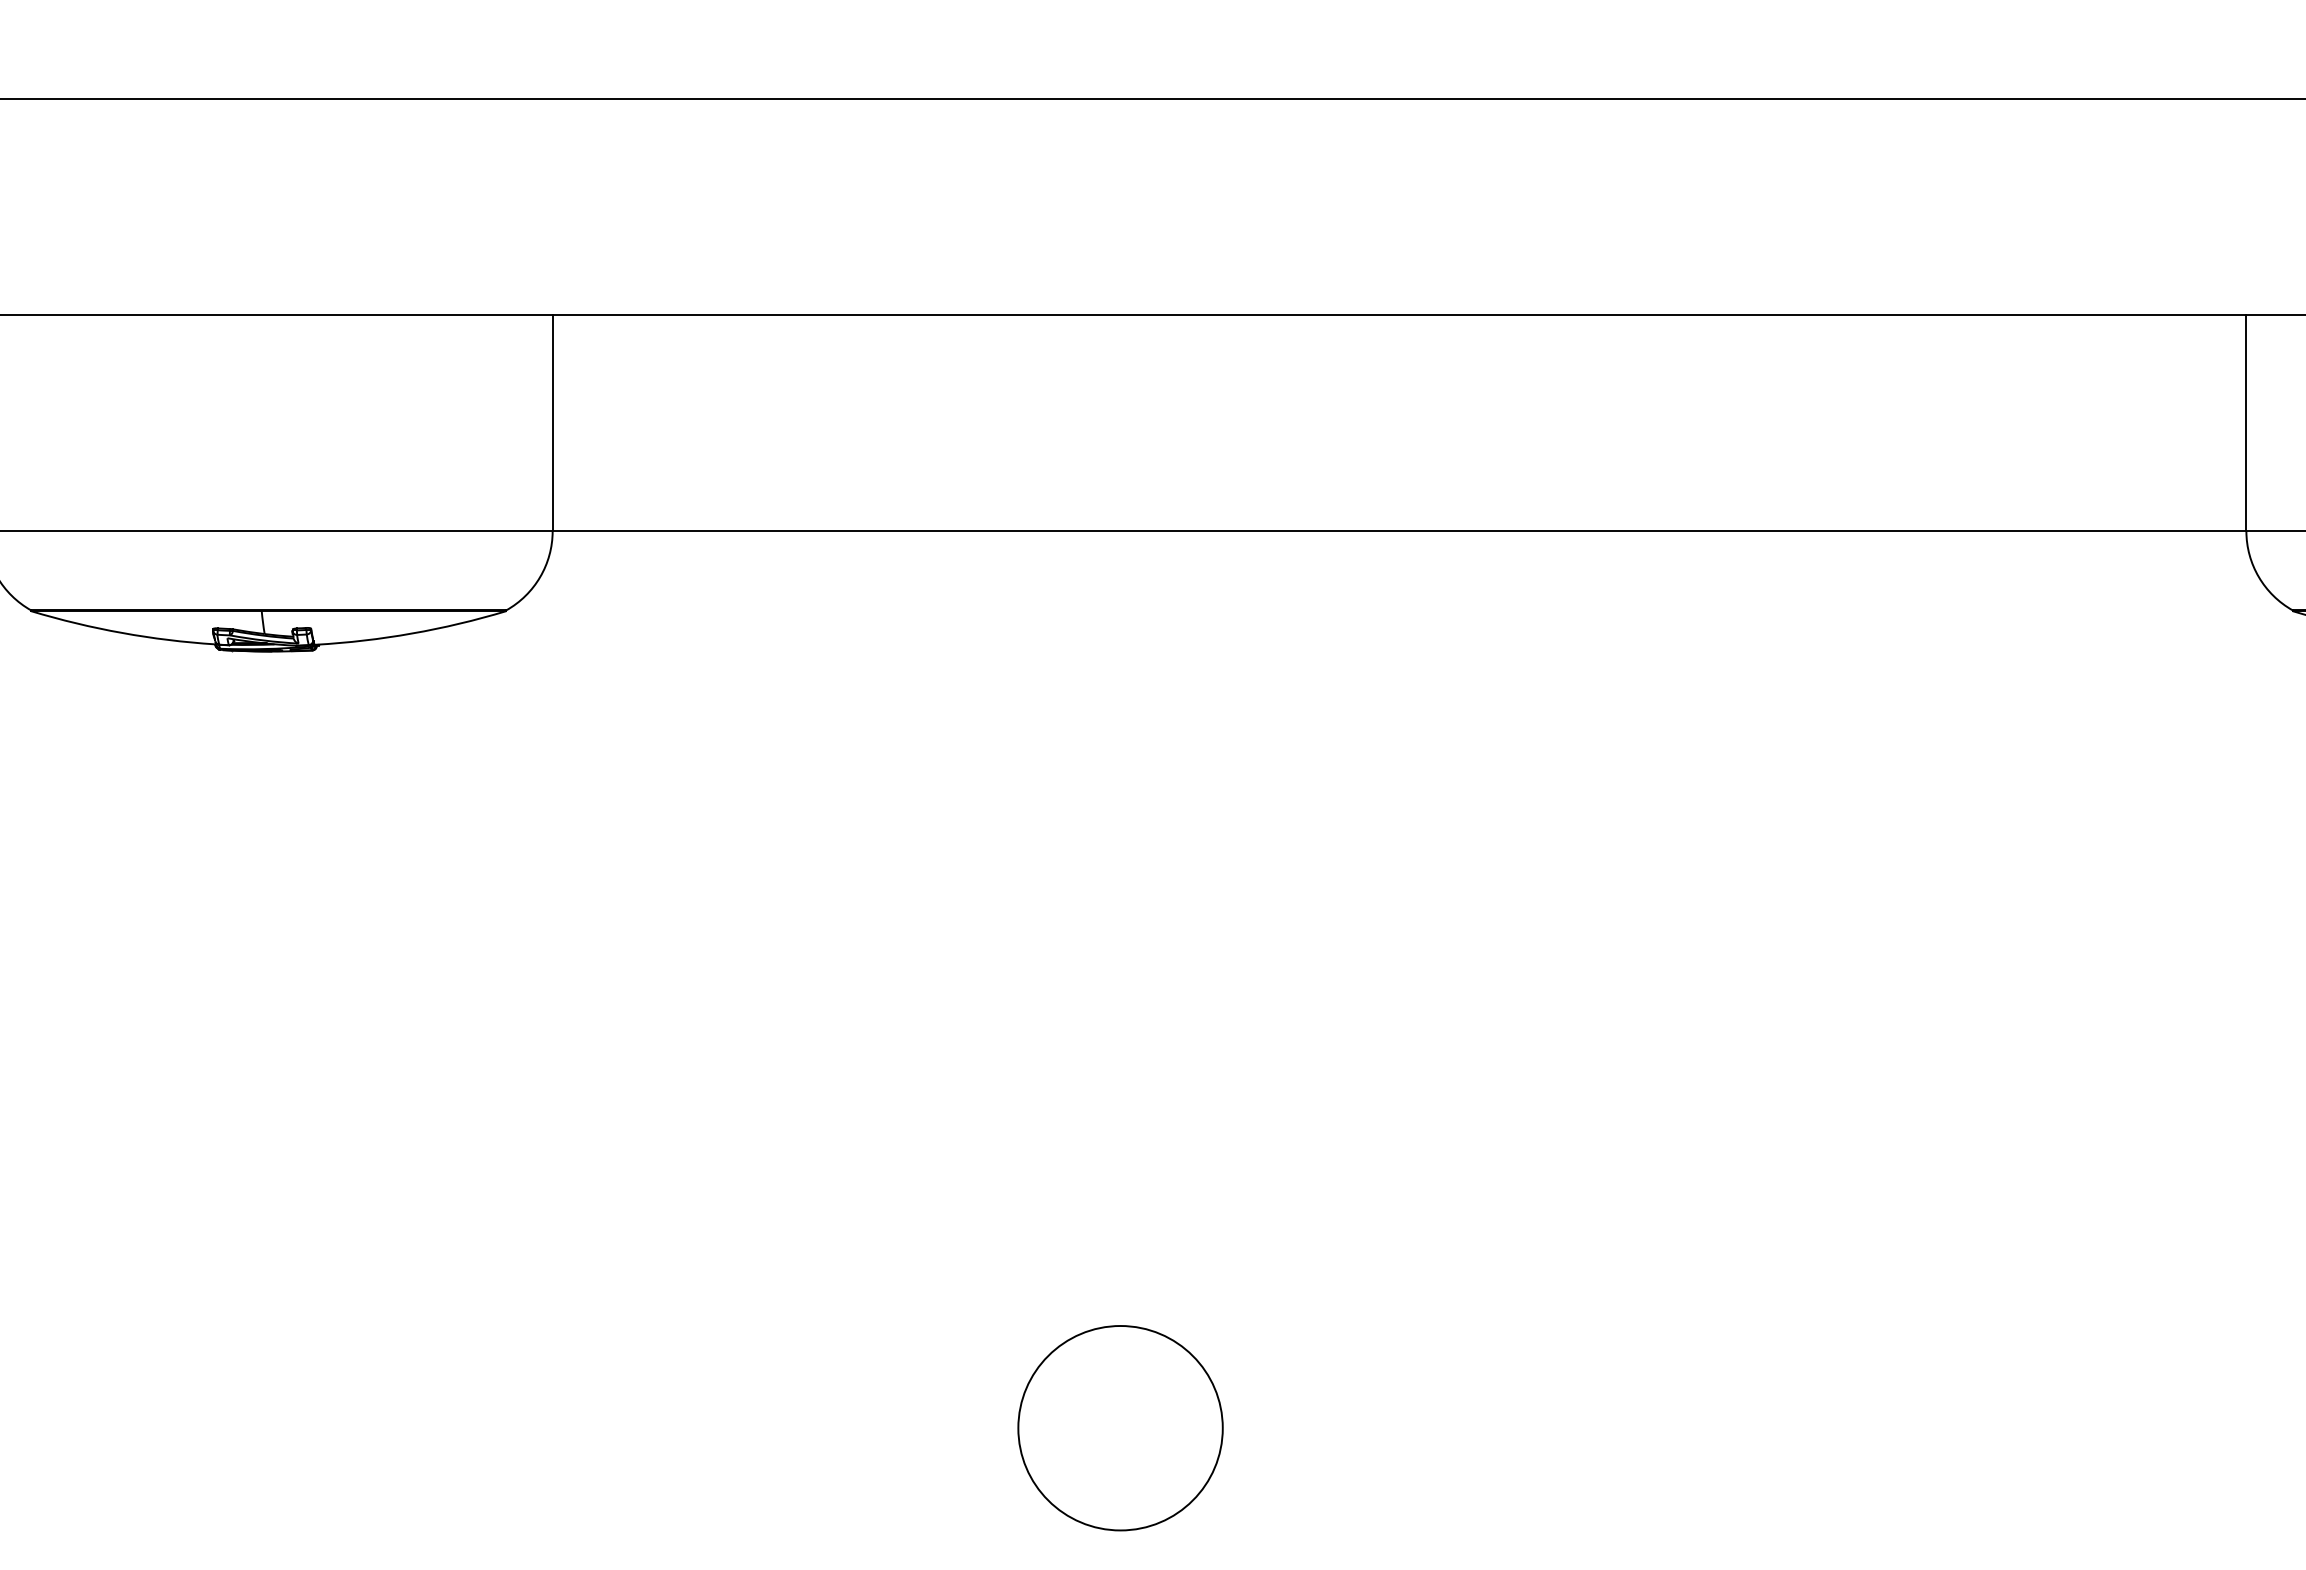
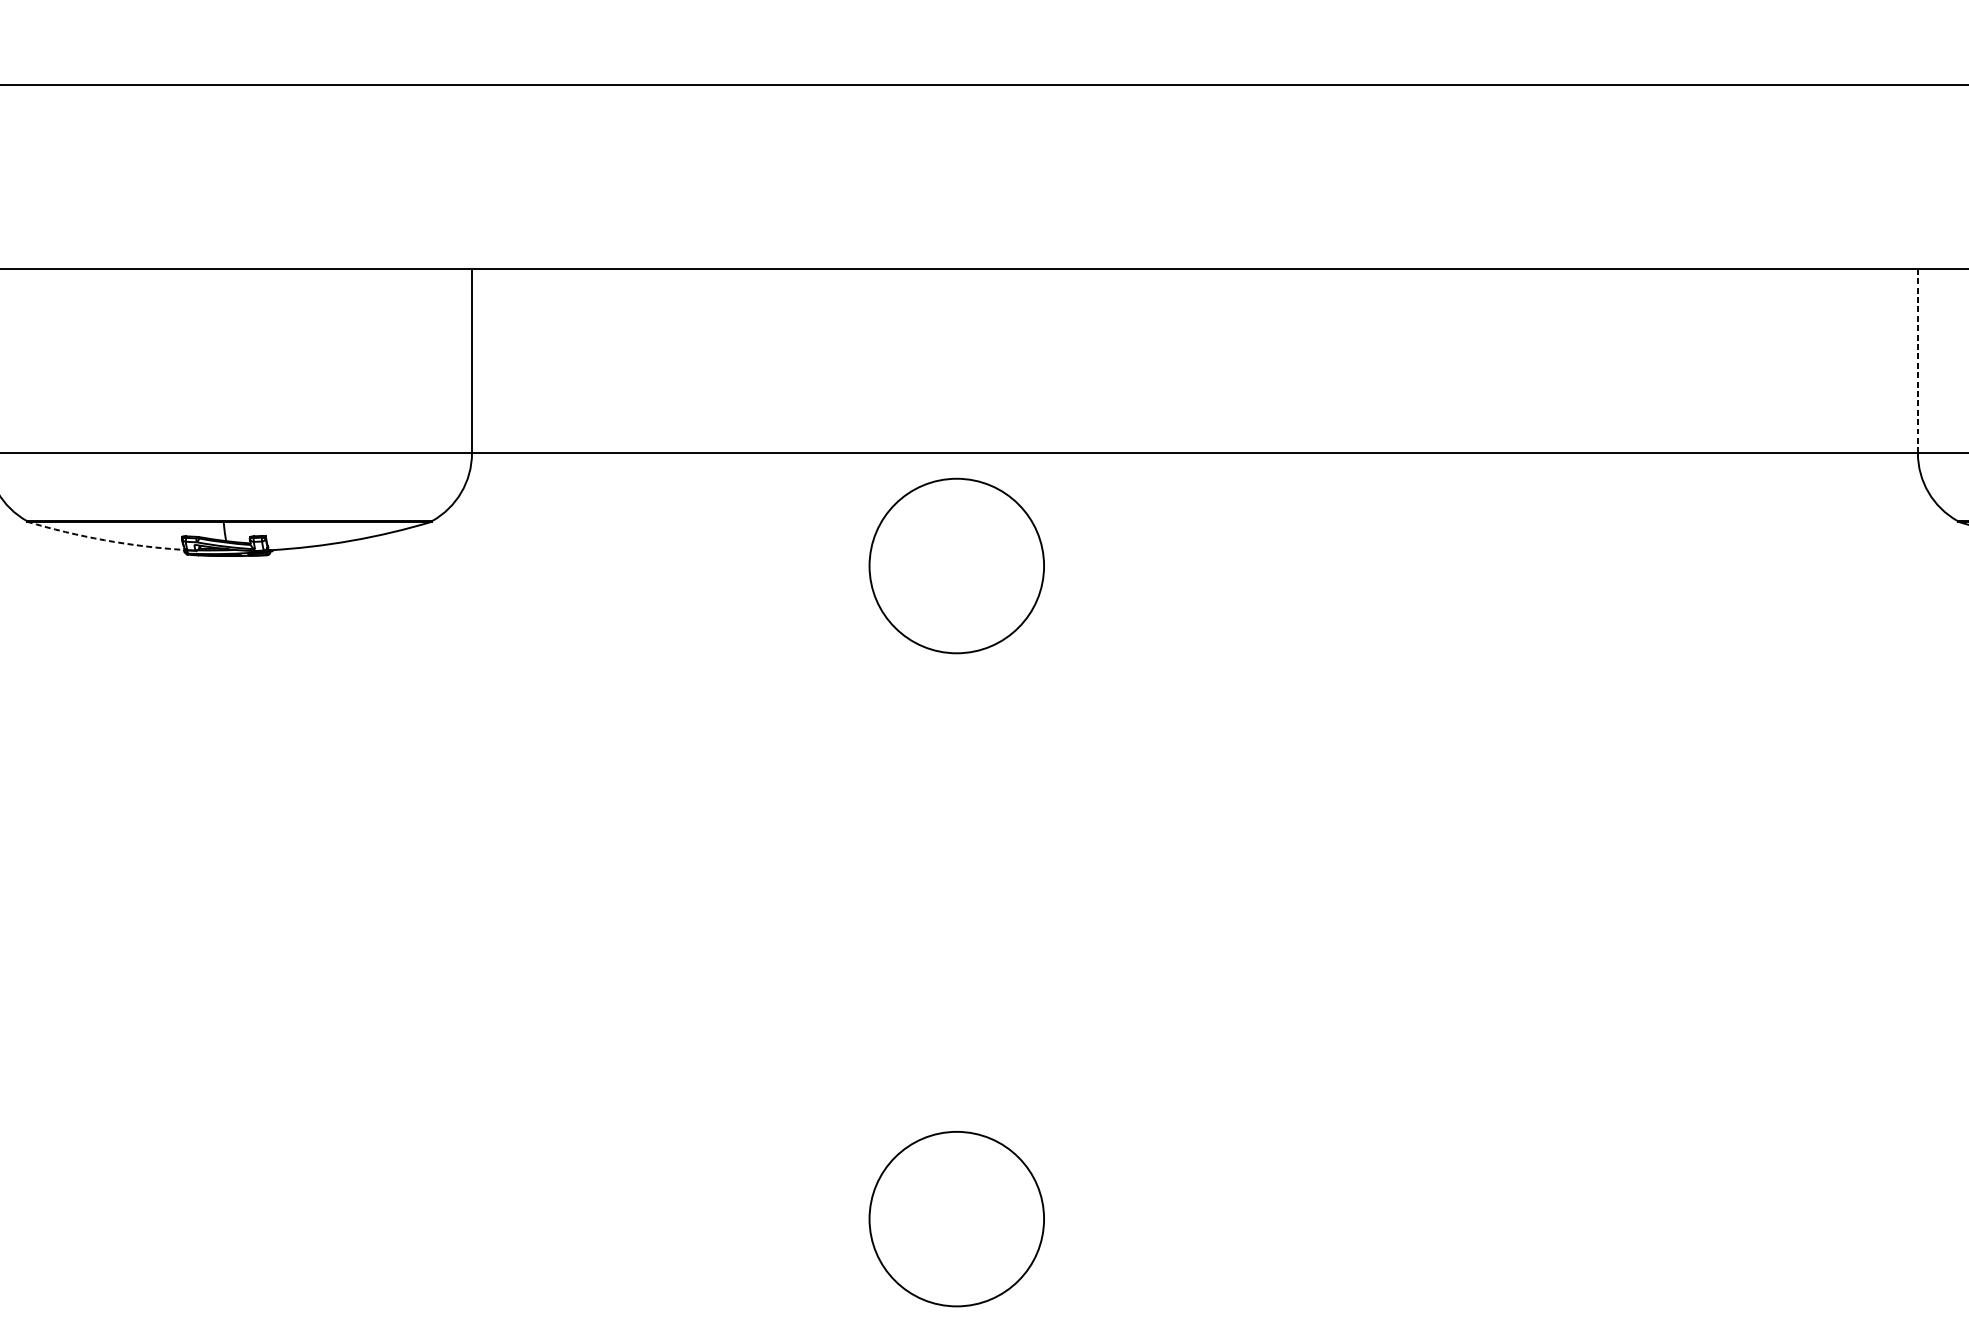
line: (2246, 423) -> (1918, 361), solid -> dashed
arc: (122, 633) -> (104, 540), solid -> dashed
circle: (1120, 663) -> (956, 566), added

